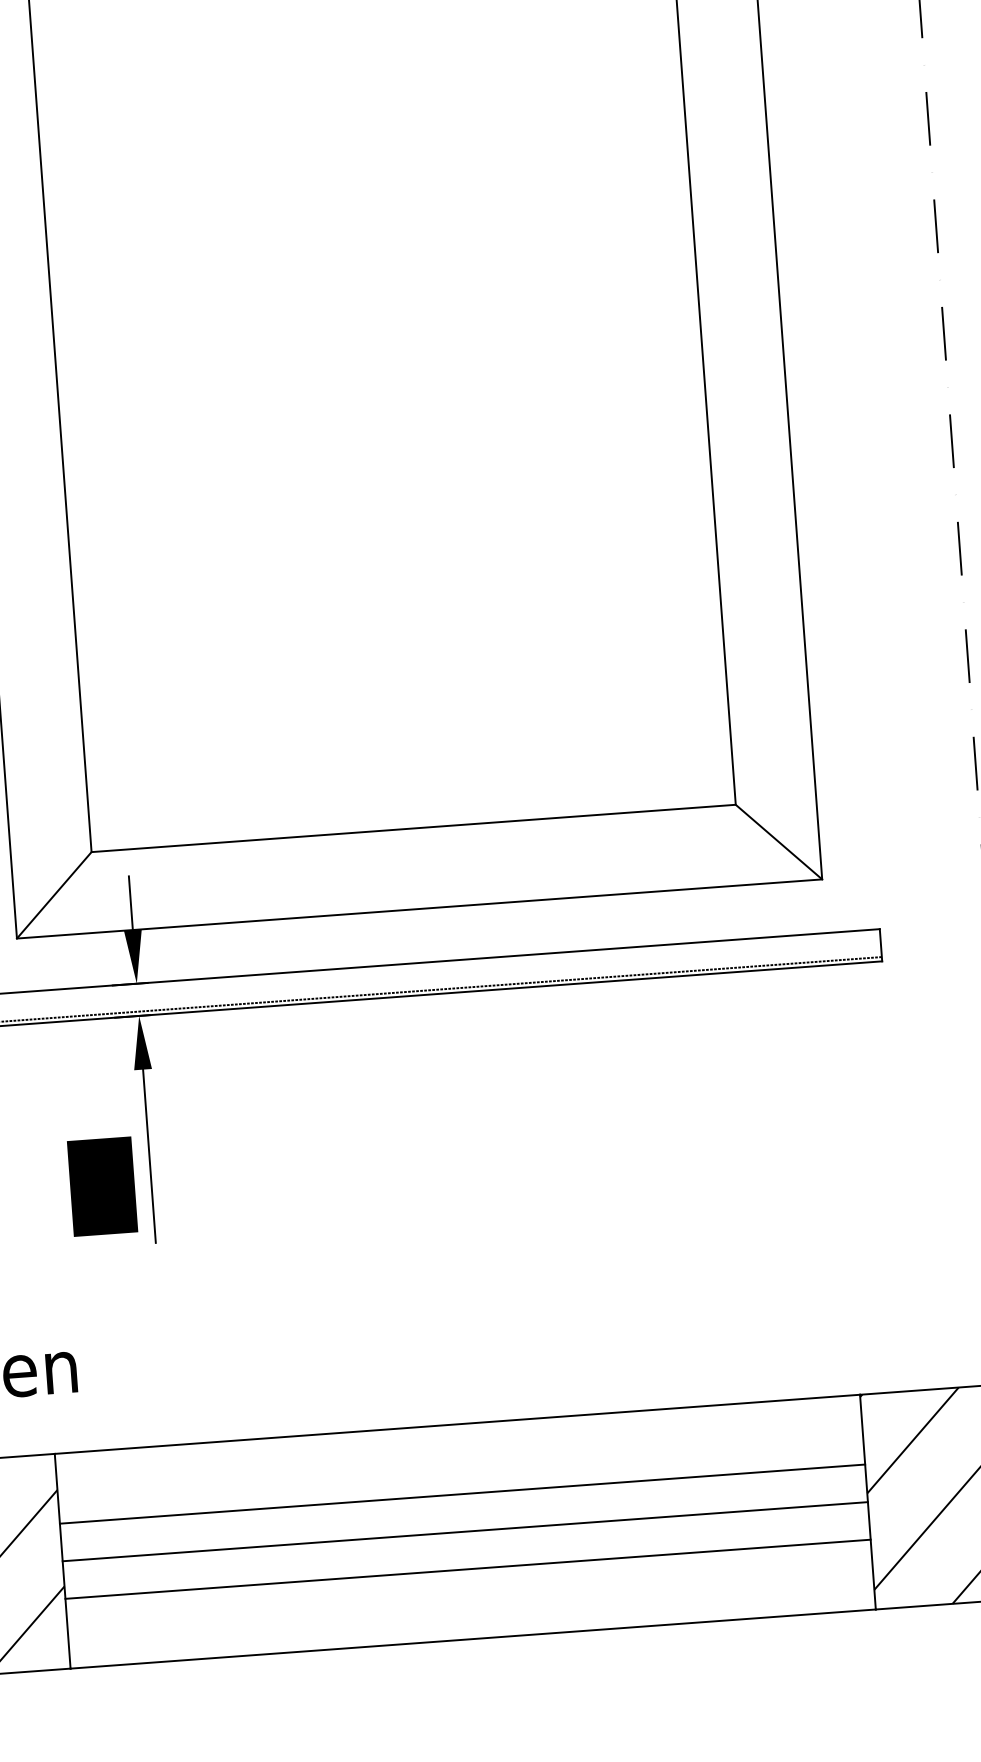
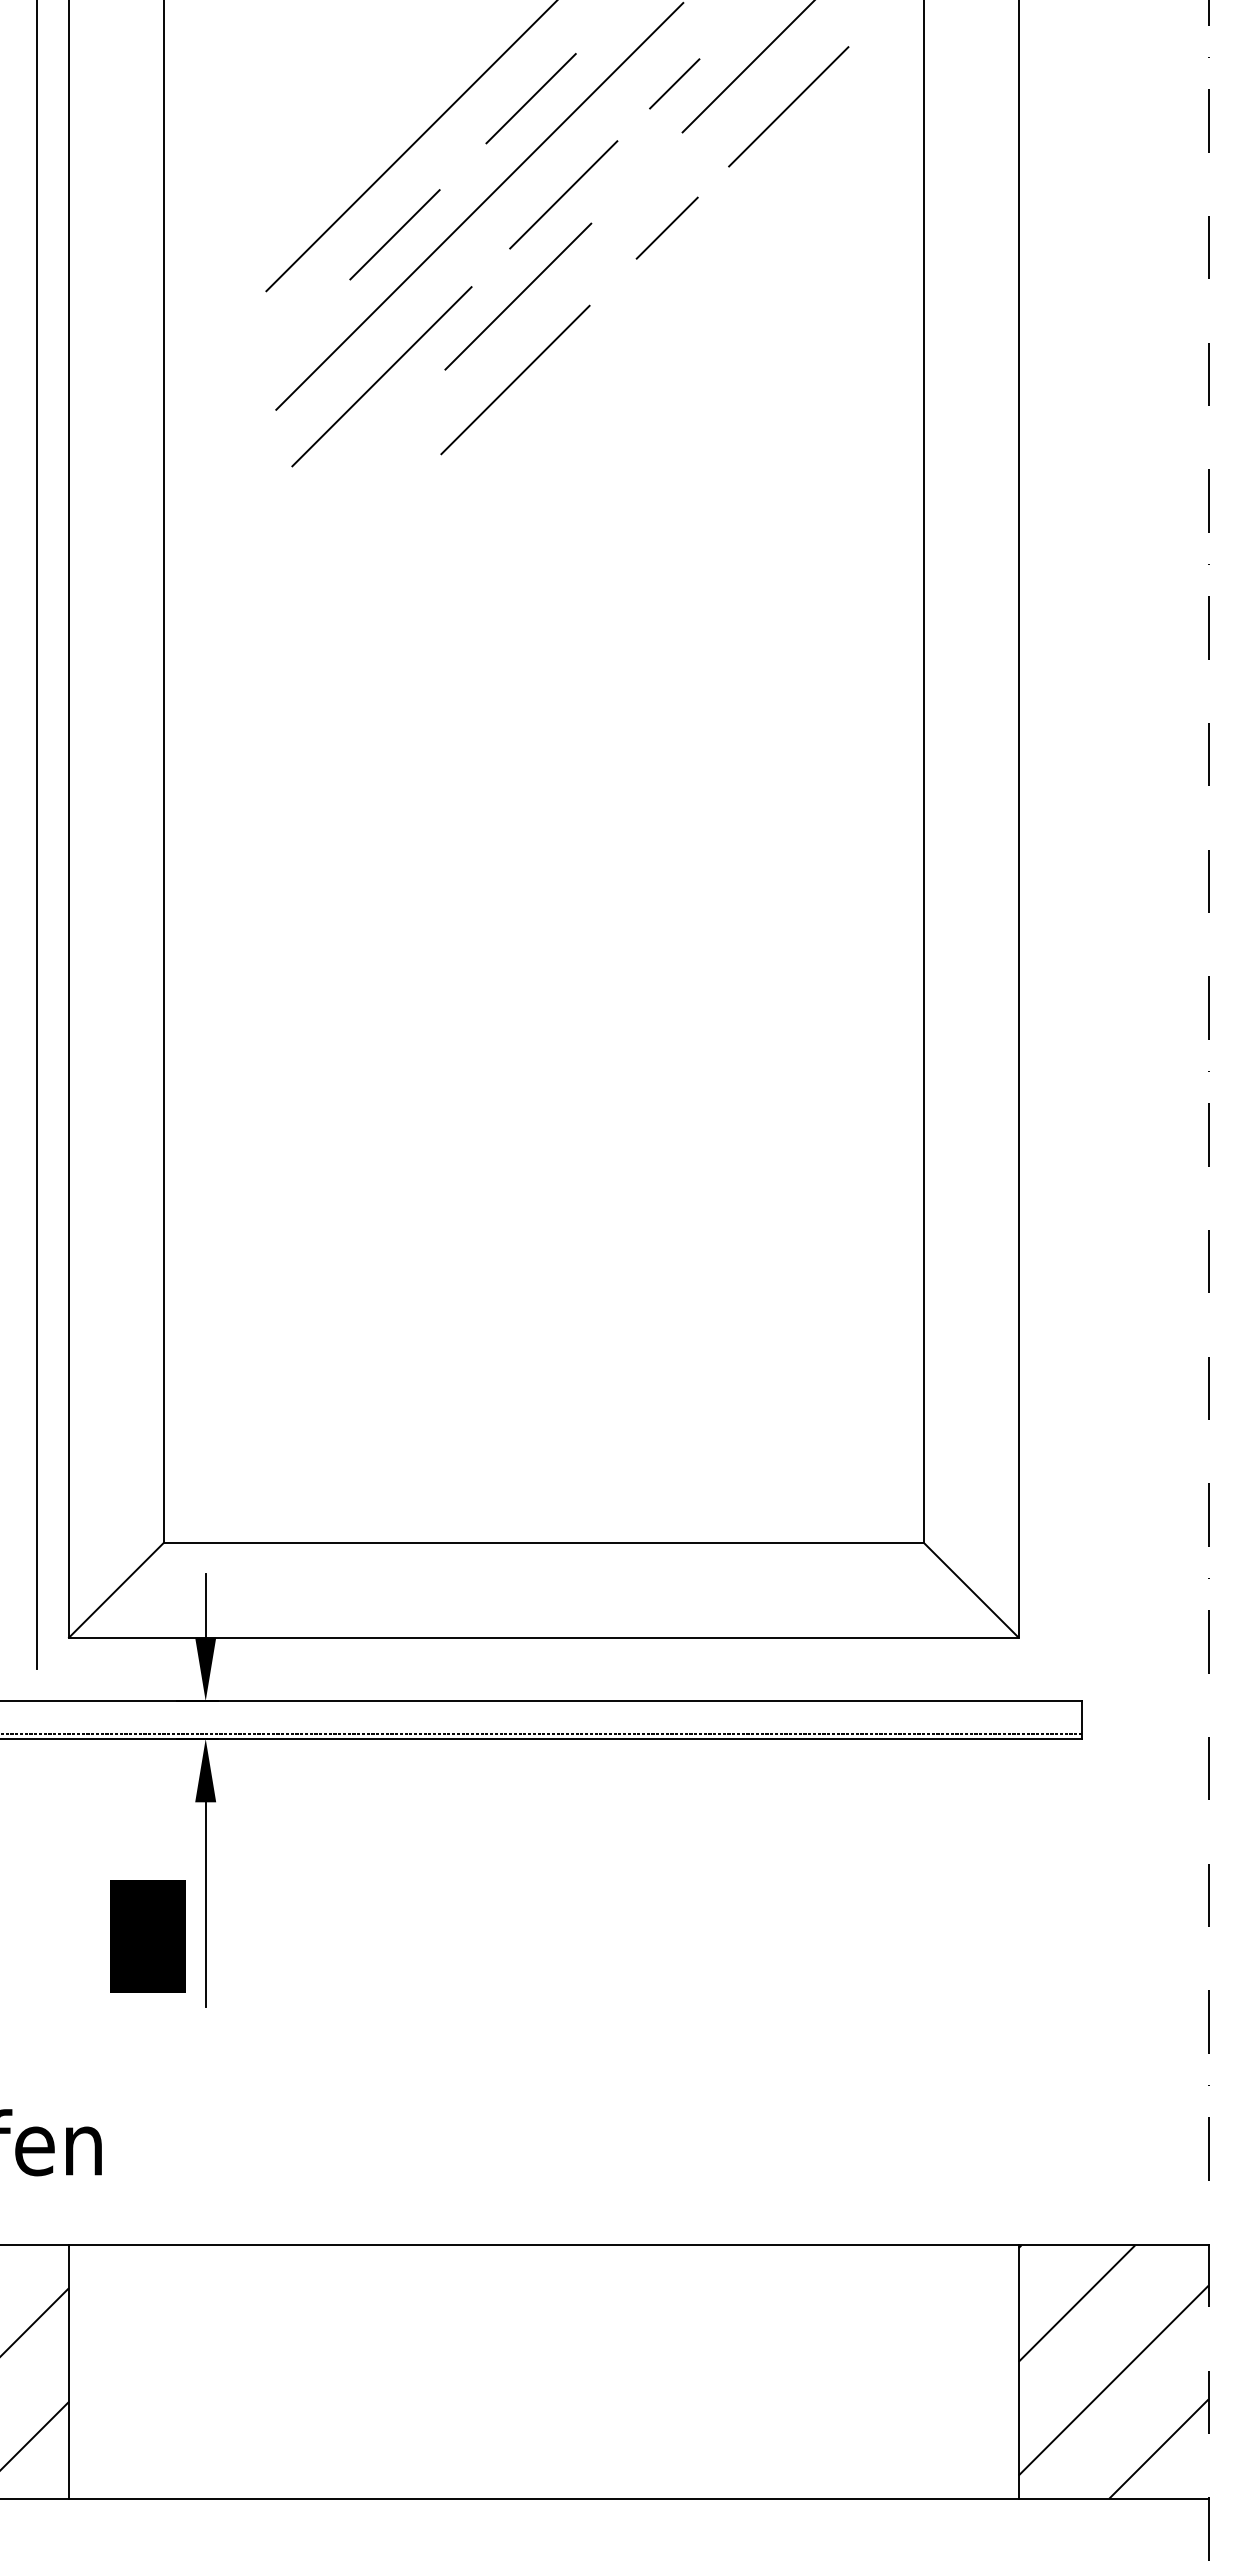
line: (462, 1493) -> (543, 2327), removed
line: (465, 1532) -> (543, 2372), removed
line: (467, 1569) -> (543, 2416), removed

